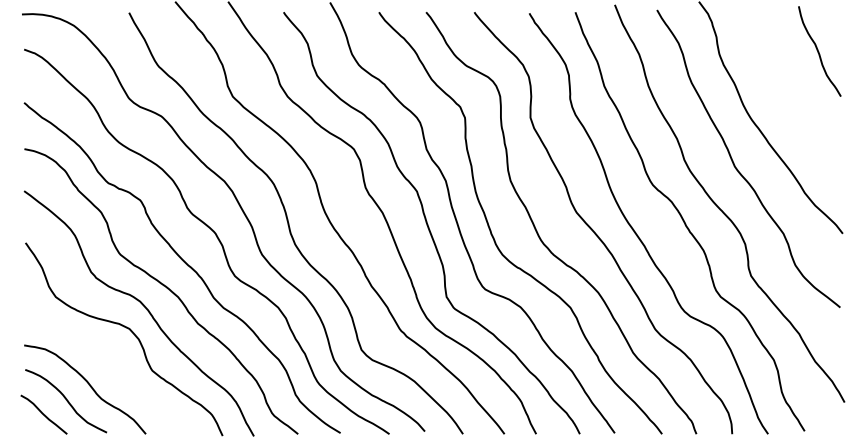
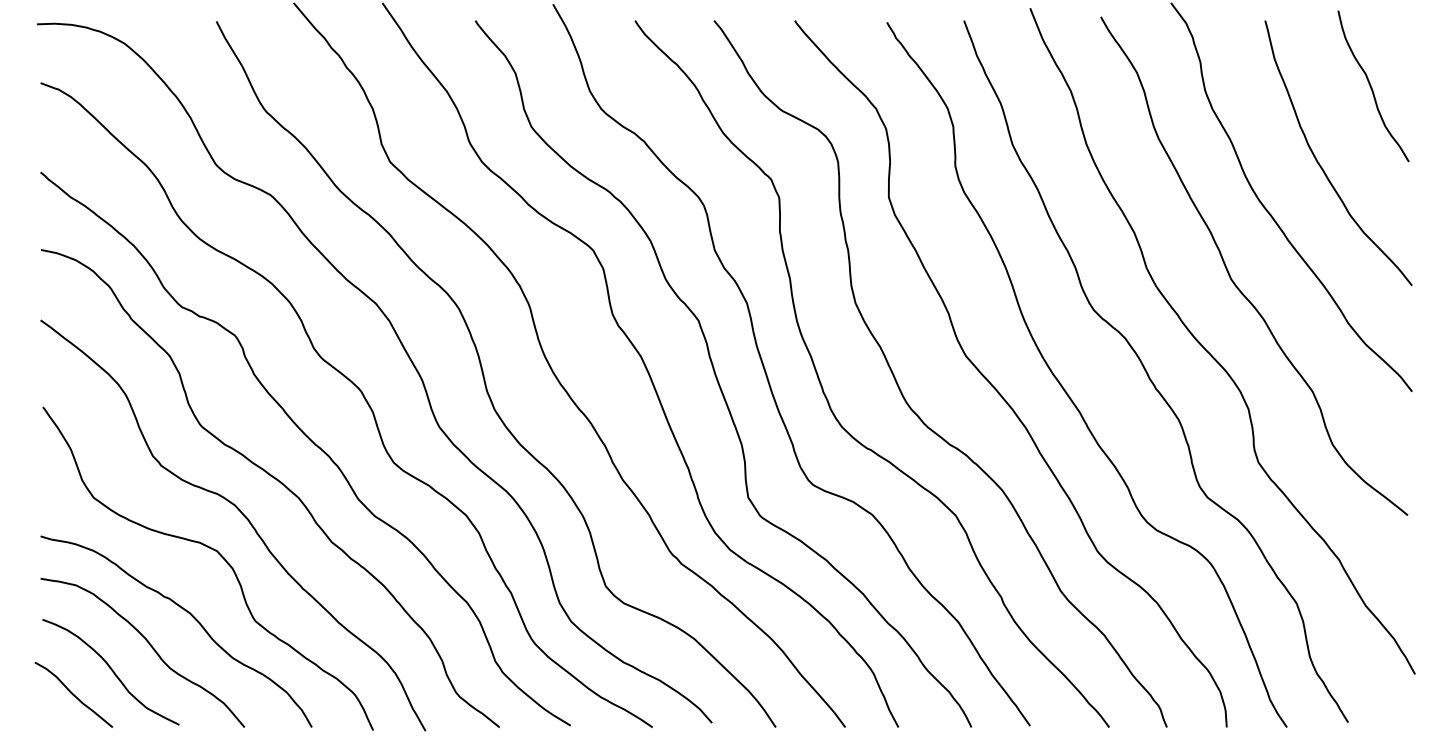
curve: (788, 97) -> (1321, 163), added
curve: (113, 367) -> (190, 615), added

